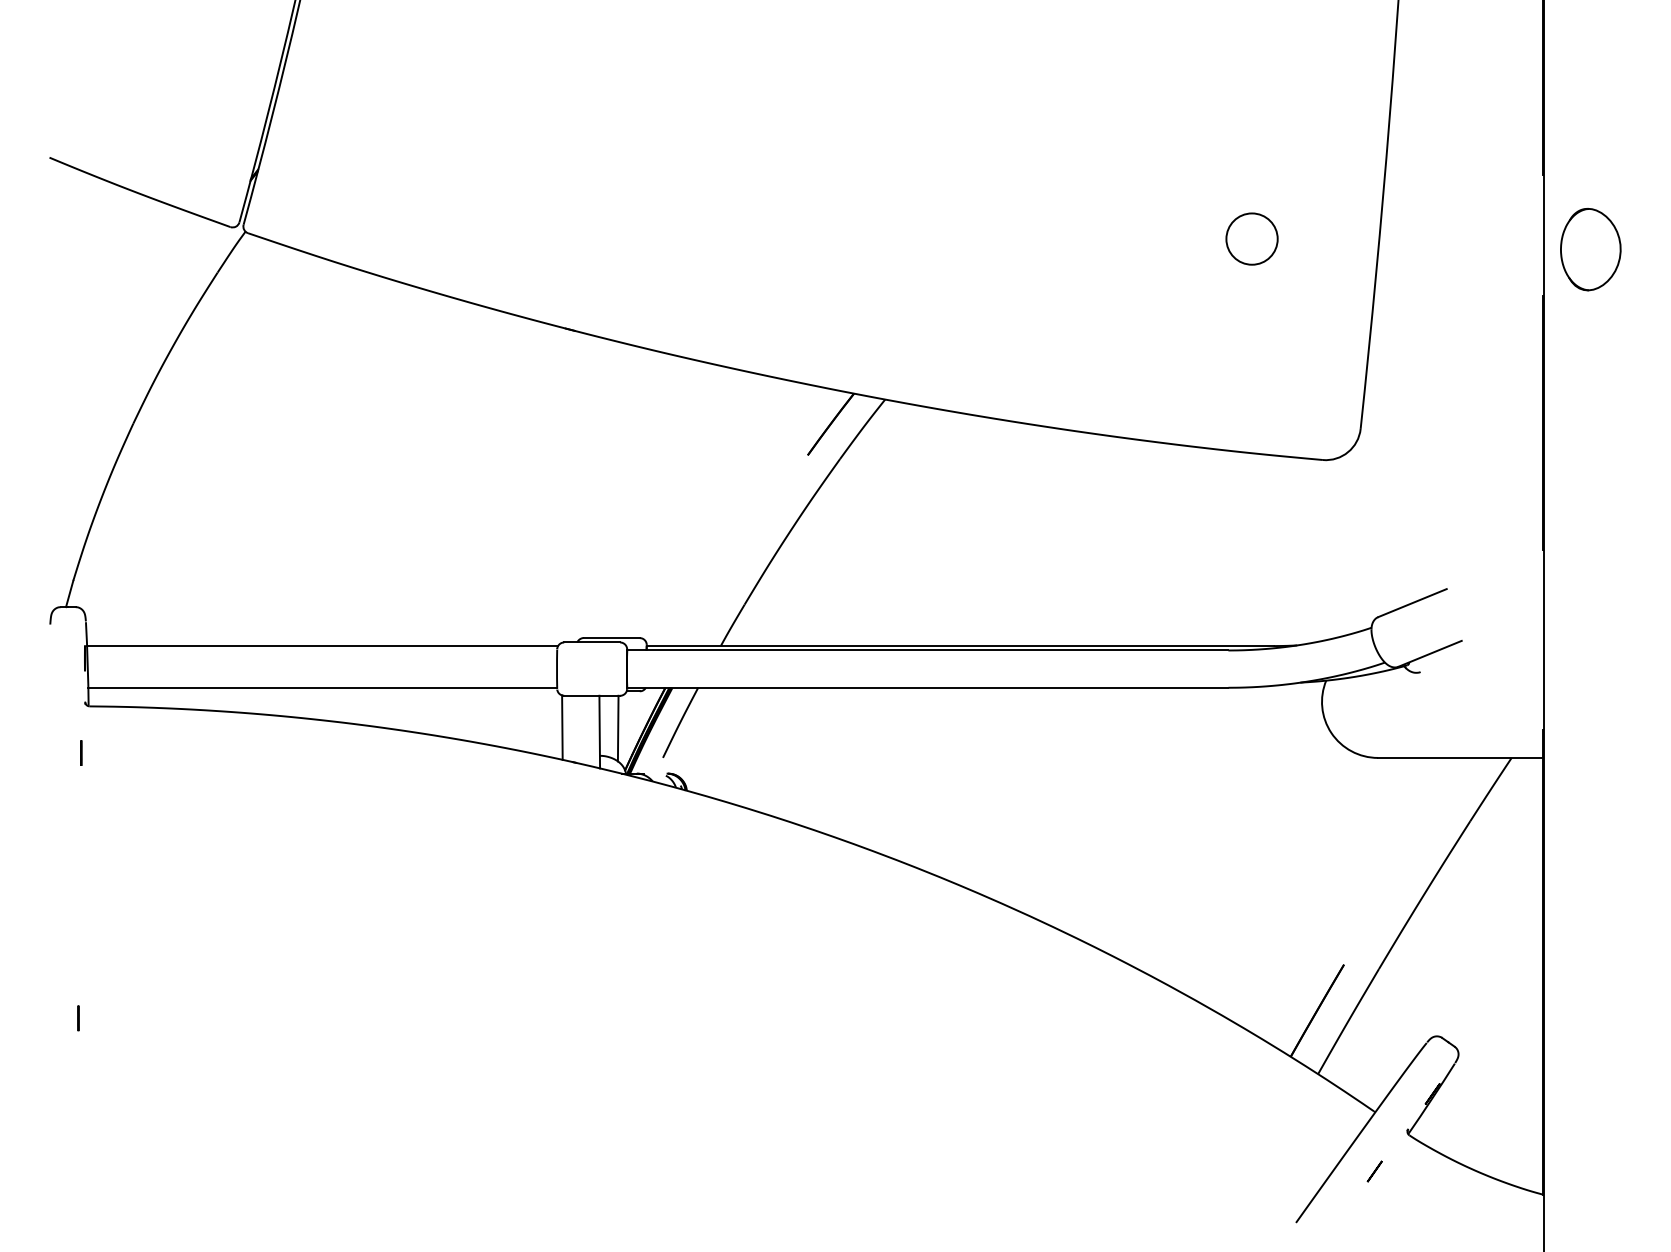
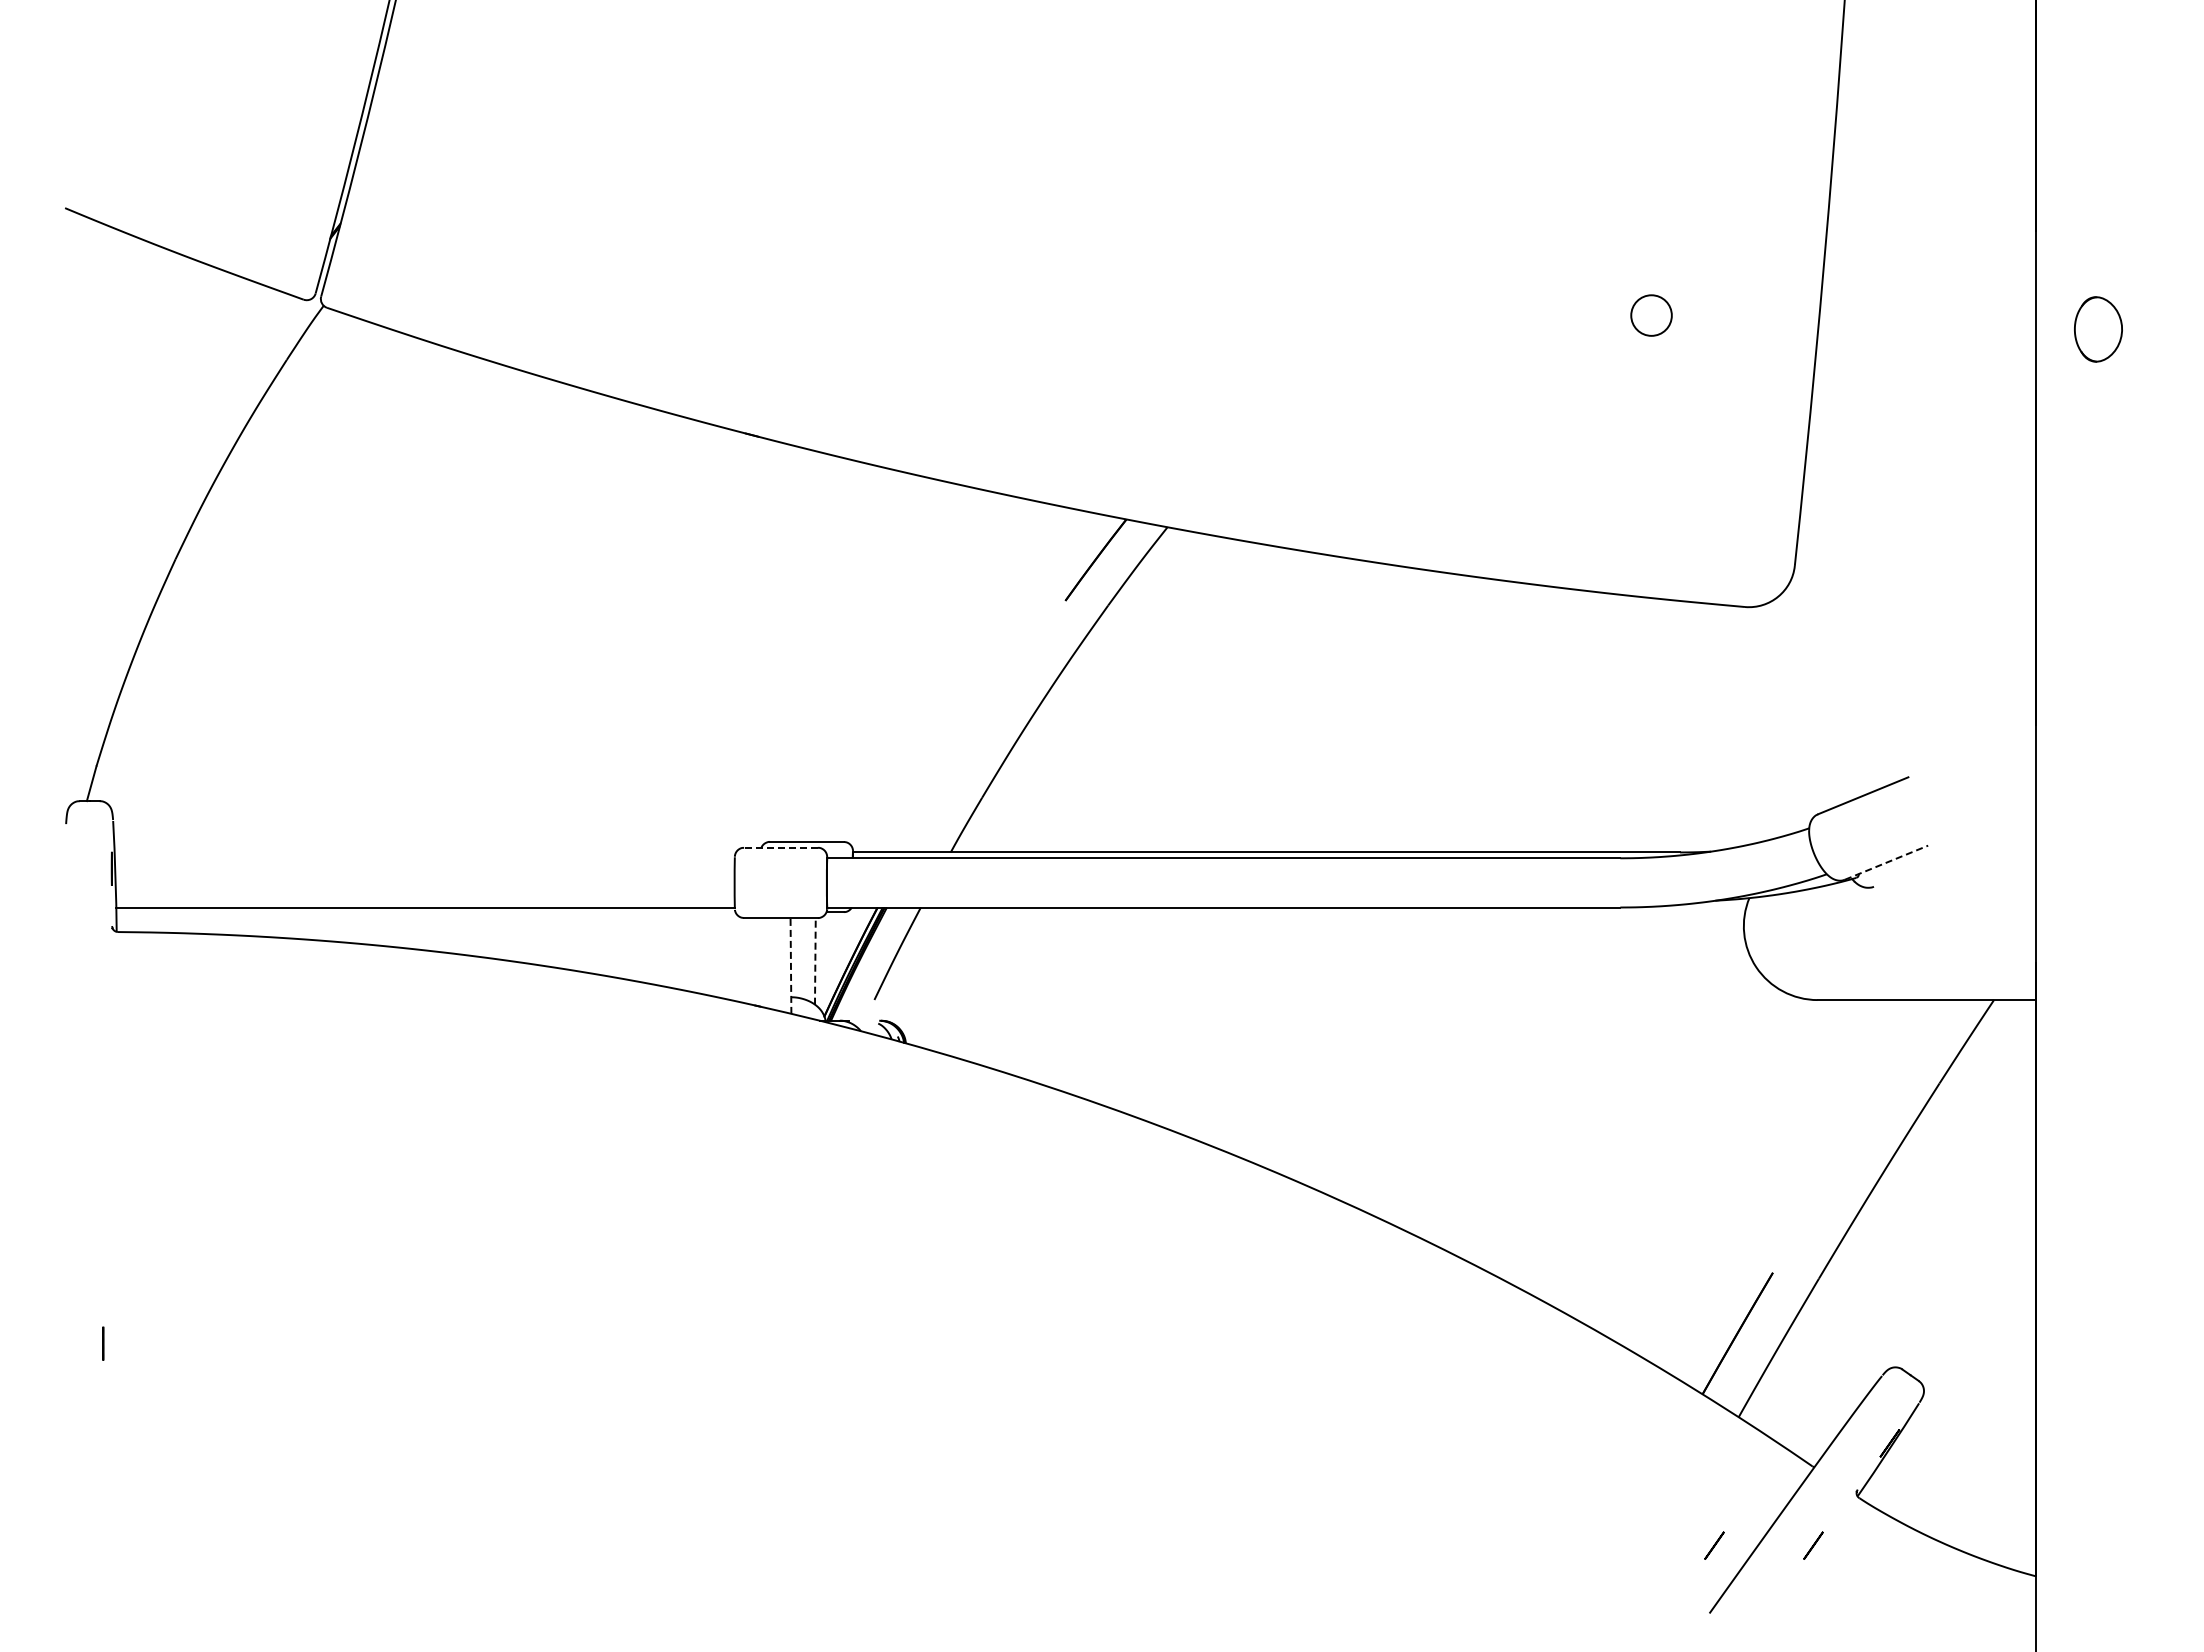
circle: (1252, 239) -> (1651, 315), size x0.6
part: (1590, 249) -> (2098, 329), size x0.6
line: (592, 642) -> (781, 847), solid -> dashed
line: (322, 646) -> (425, 852), removed
line: (1430, 653) -> (1886, 862), solid -> dashed
line: (562, 727) -> (741, 959), removed
line: (618, 727) -> (815, 960), solid -> dashed
line: (599, 731) -> (790, 965), solid -> dashed
line: (81, 752) -> (107, 993), removed
line: (1299, 1171) -> (1714, 1545), added

